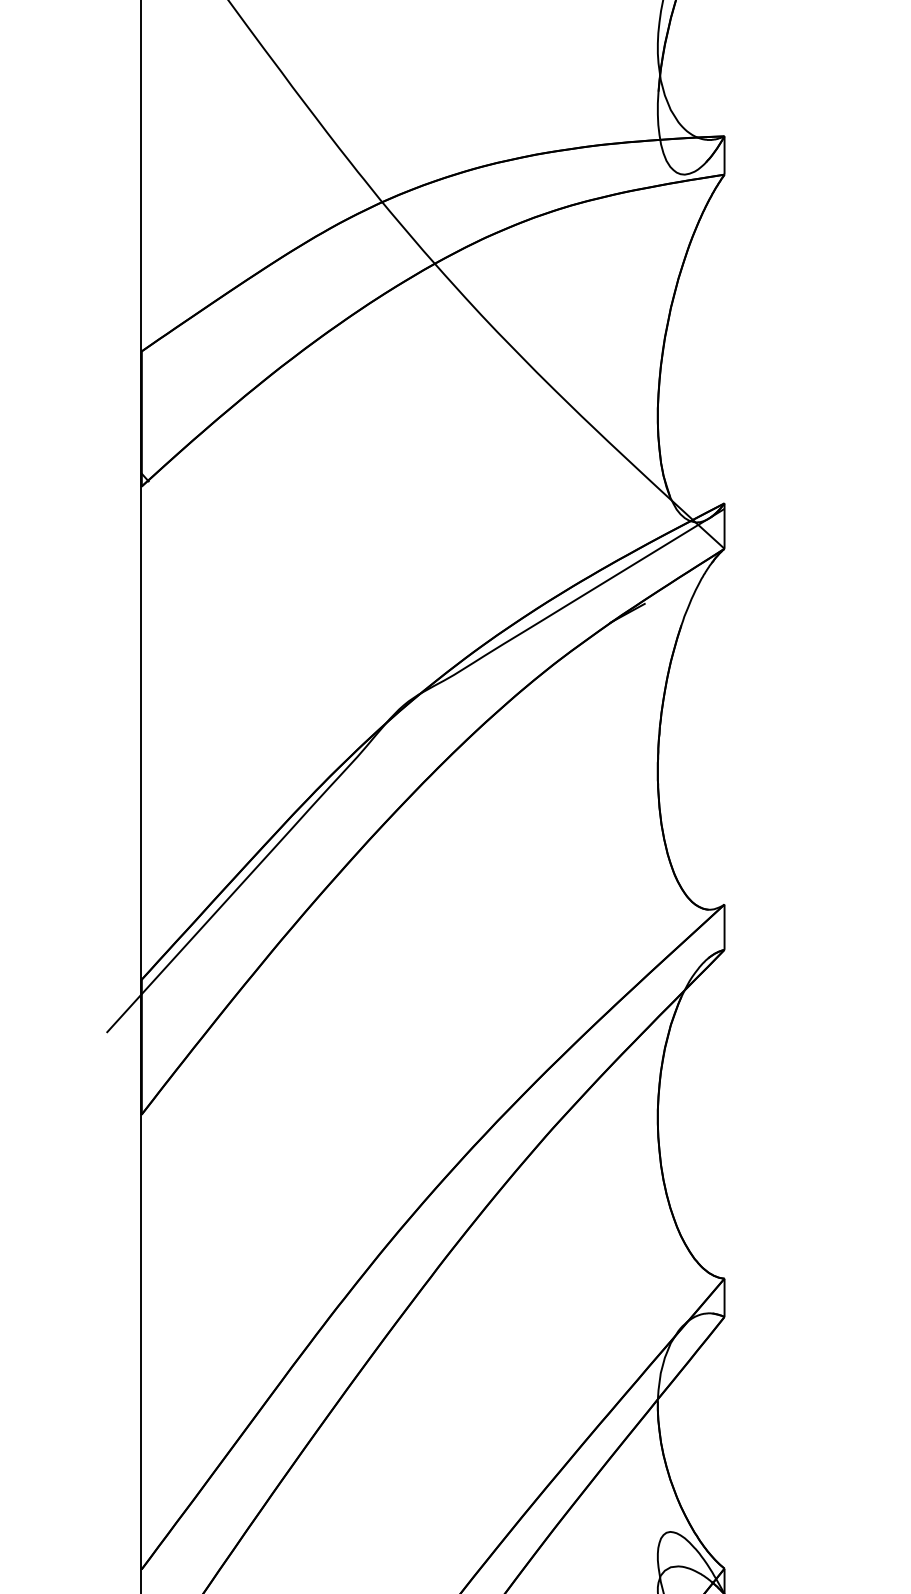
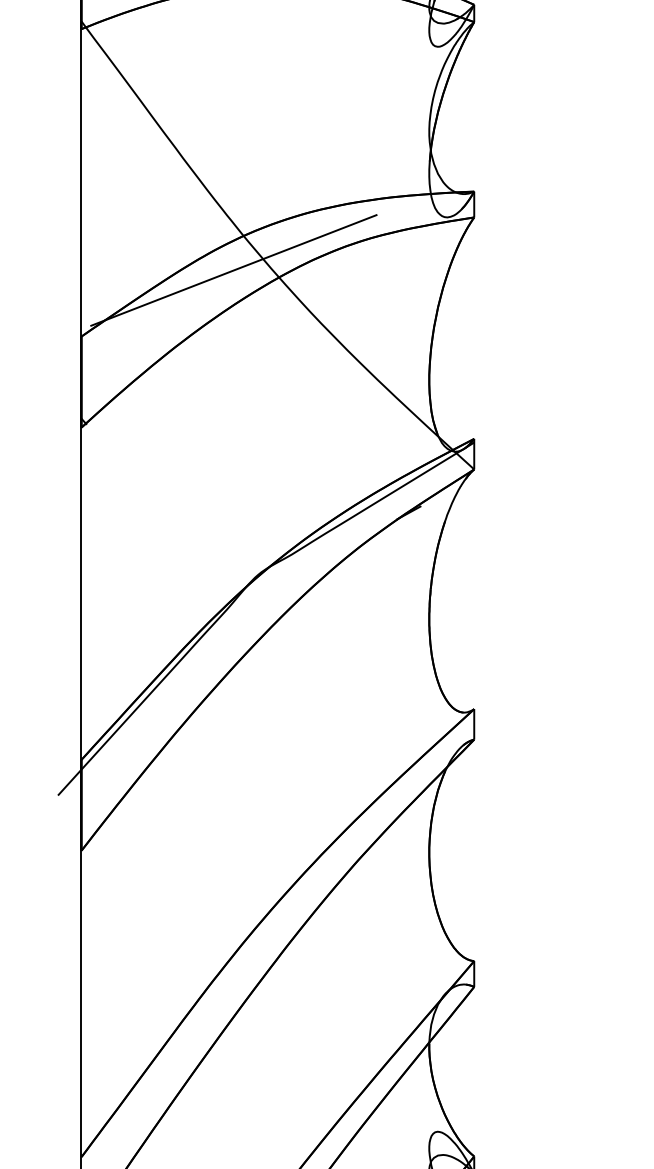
line: (367, 253) -> (233, 270), added

